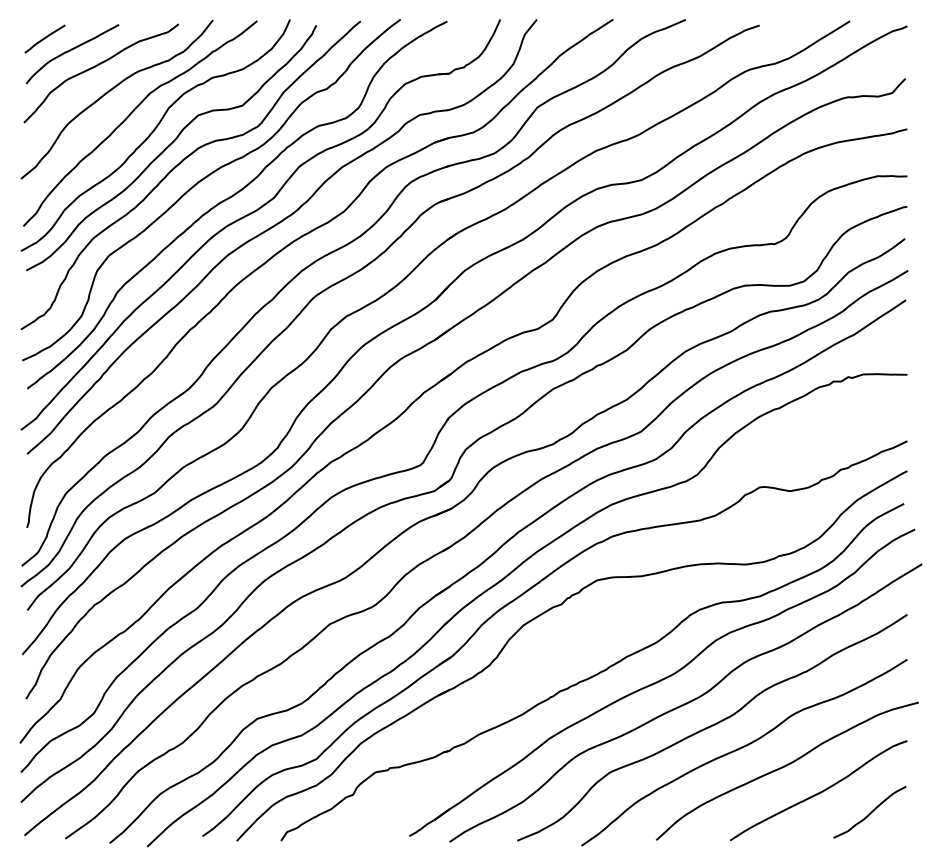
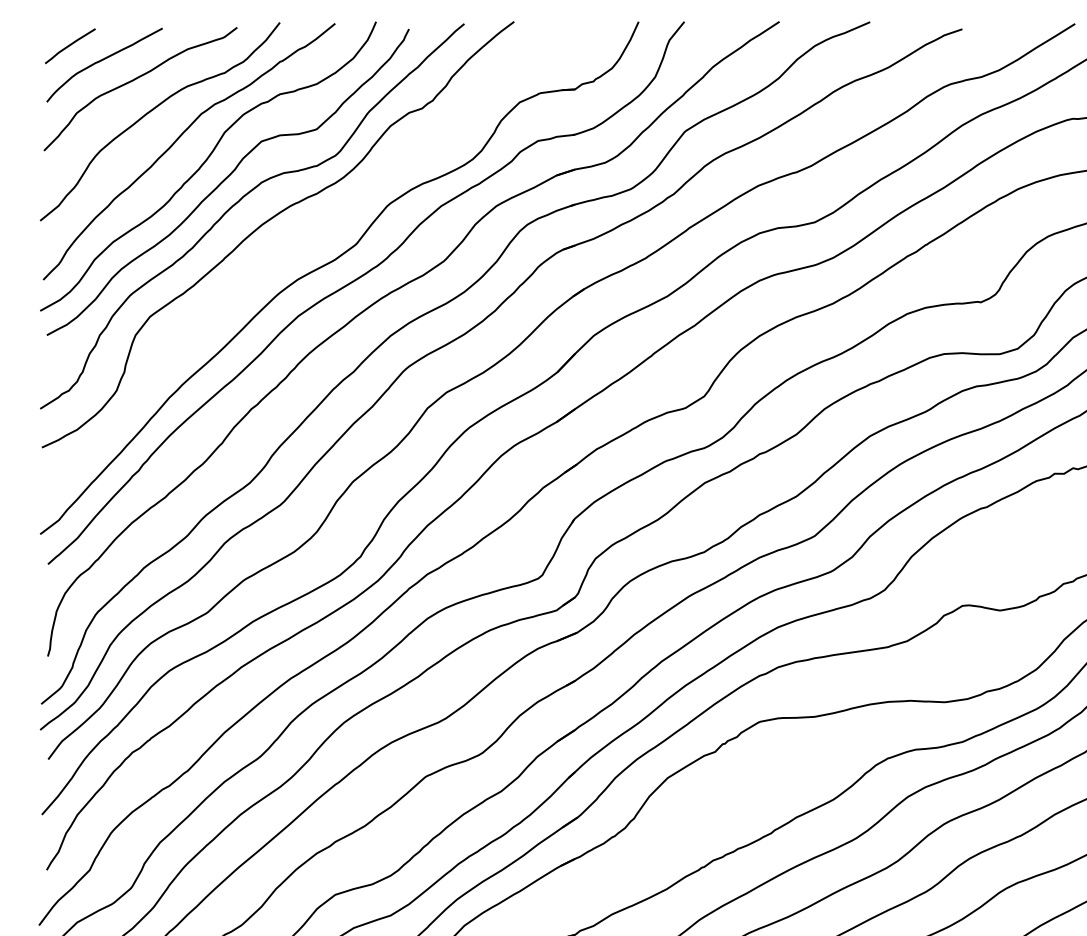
curve: (232, 197) -> (304, 243), removed

